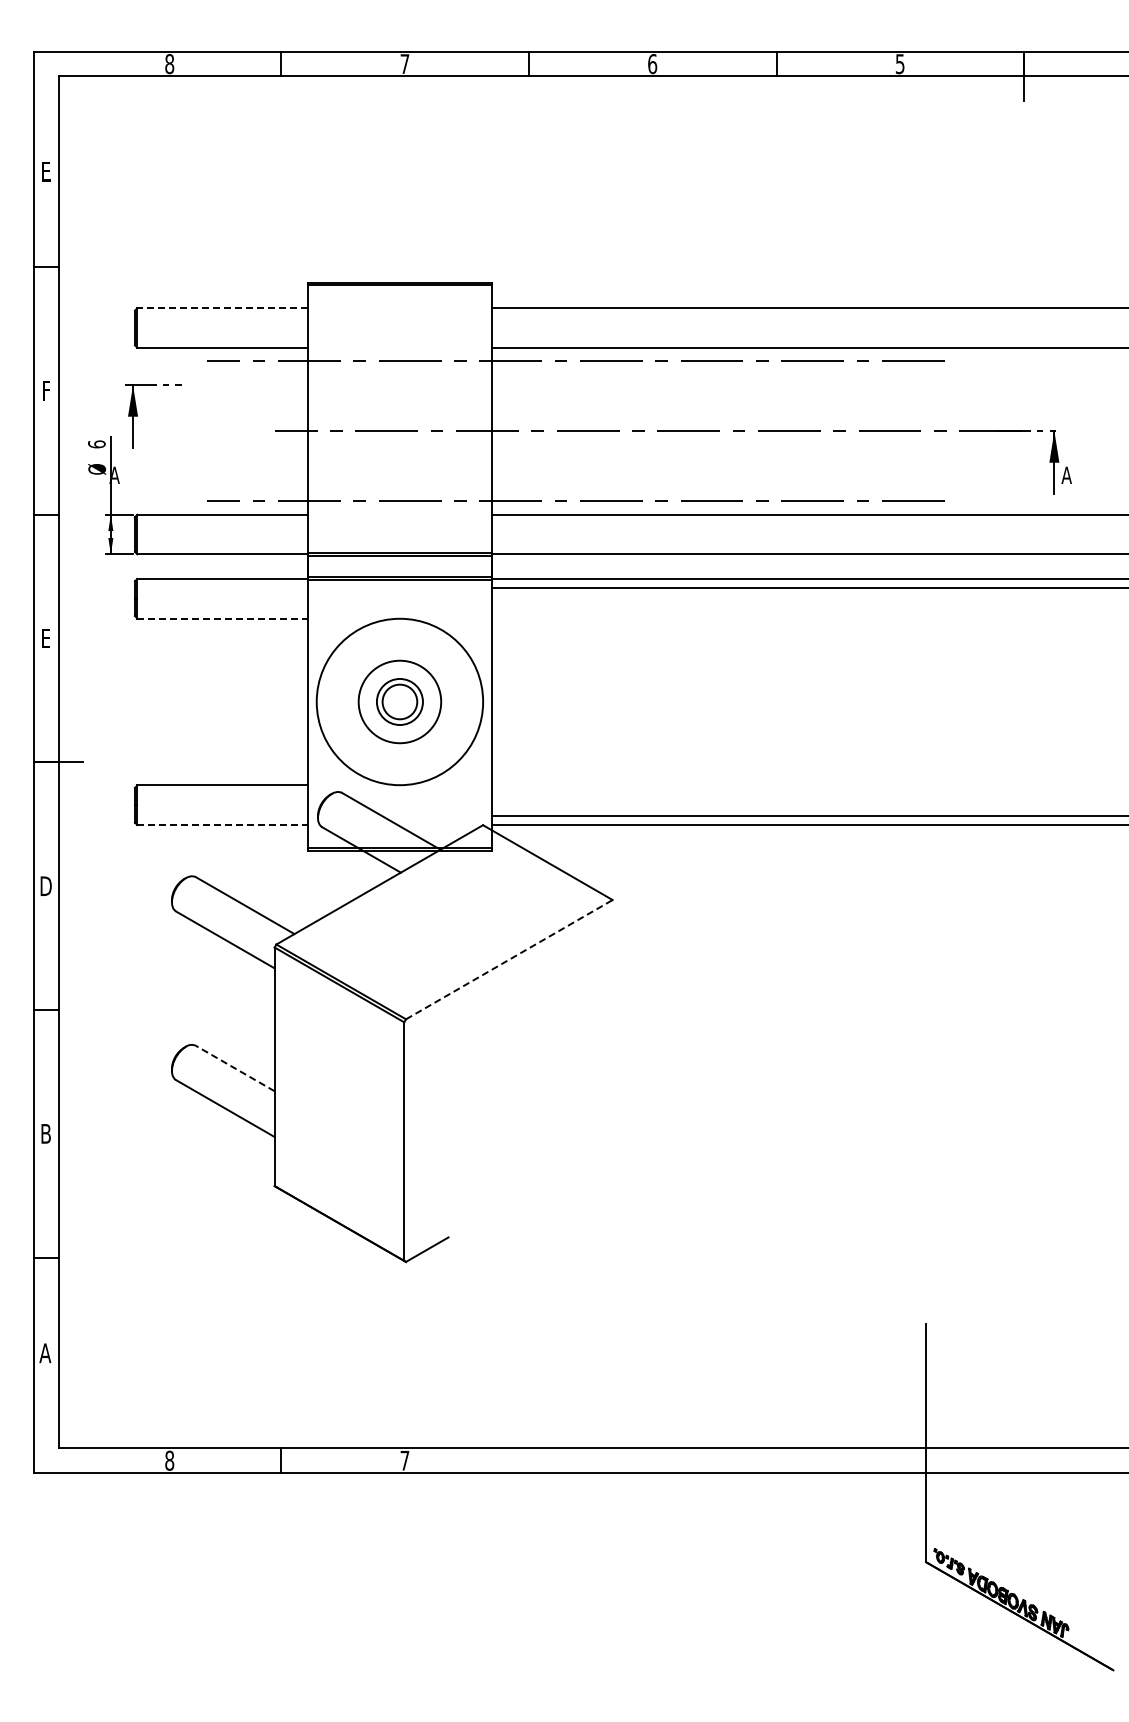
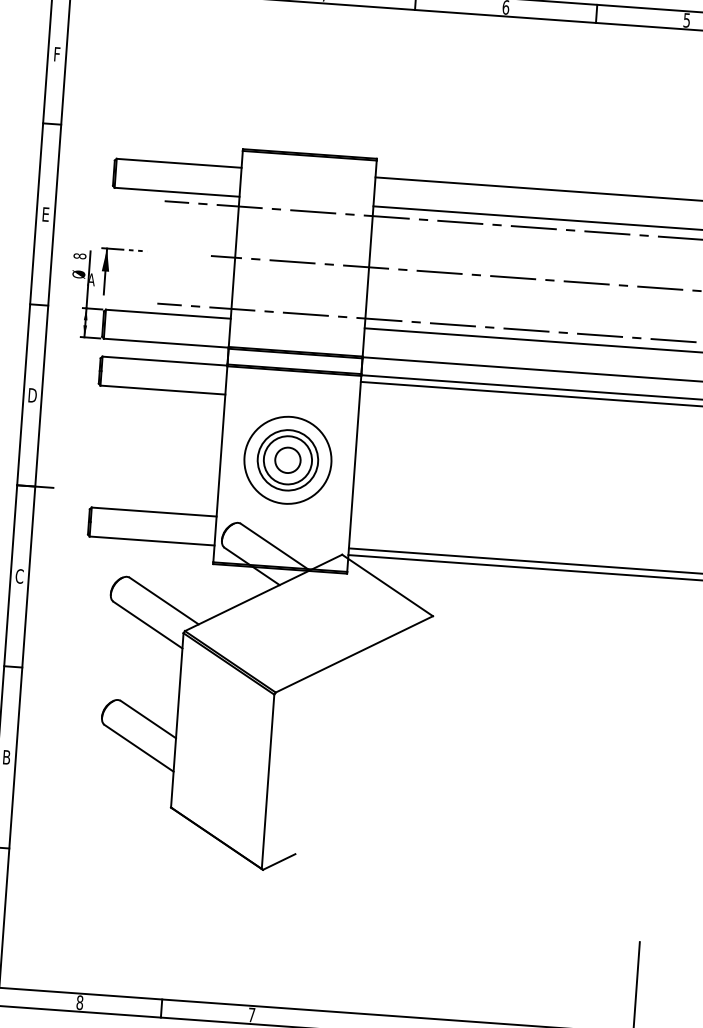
text: (47, 180) -> (57, 60), E -> F
line: (222, 308) -> (178, 163), dashed -> solid
text: (46, 390) -> (45, 214), F -> E
part: (137, 416) -> (108, 271), moved
text: (96, 444) -> (79, 256), 6 -> 8
line: (223, 618) -> (163, 390), dashed -> solid
text: (45, 638) -> (32, 395), E -> D
circle: (399, 701) -> (287, 459), size x0.71
circle: (399, 701) -> (287, 459), size x1.43
line: (223, 825) -> (152, 541), dashed -> solid
text: (45, 886) -> (19, 576), D -> C
line: (509, 959) -> (354, 654), dashed -> solid
line: (235, 1068) -> (148, 719), dashed -> solid

